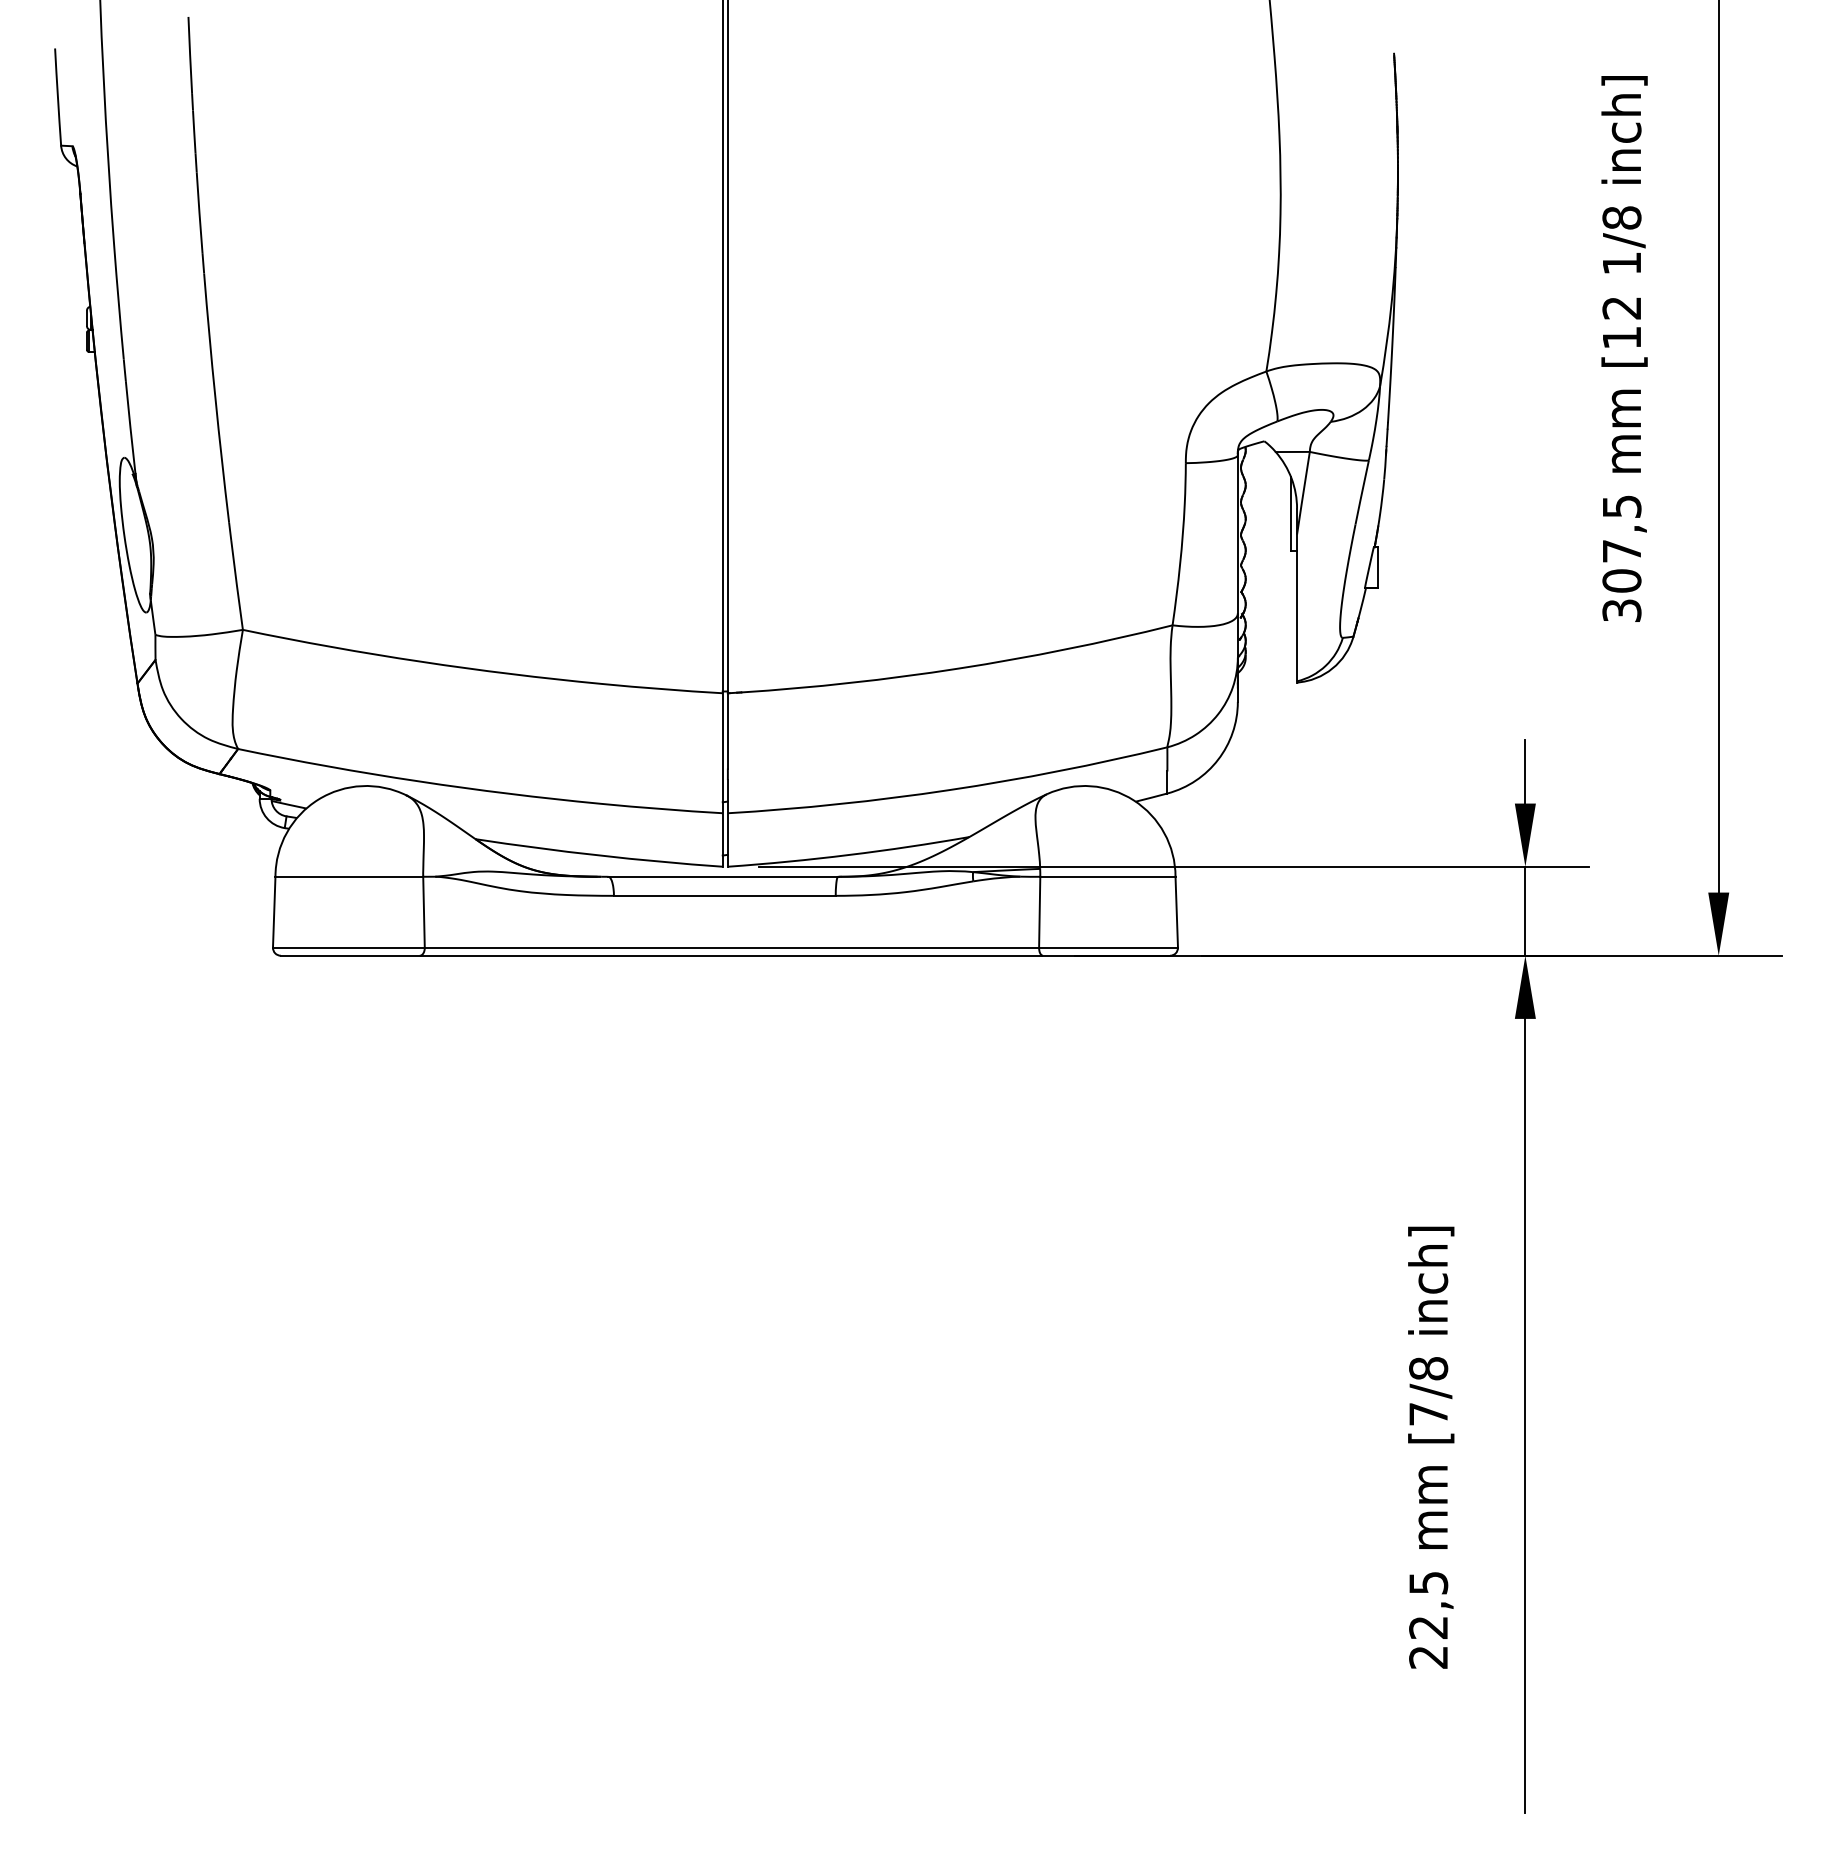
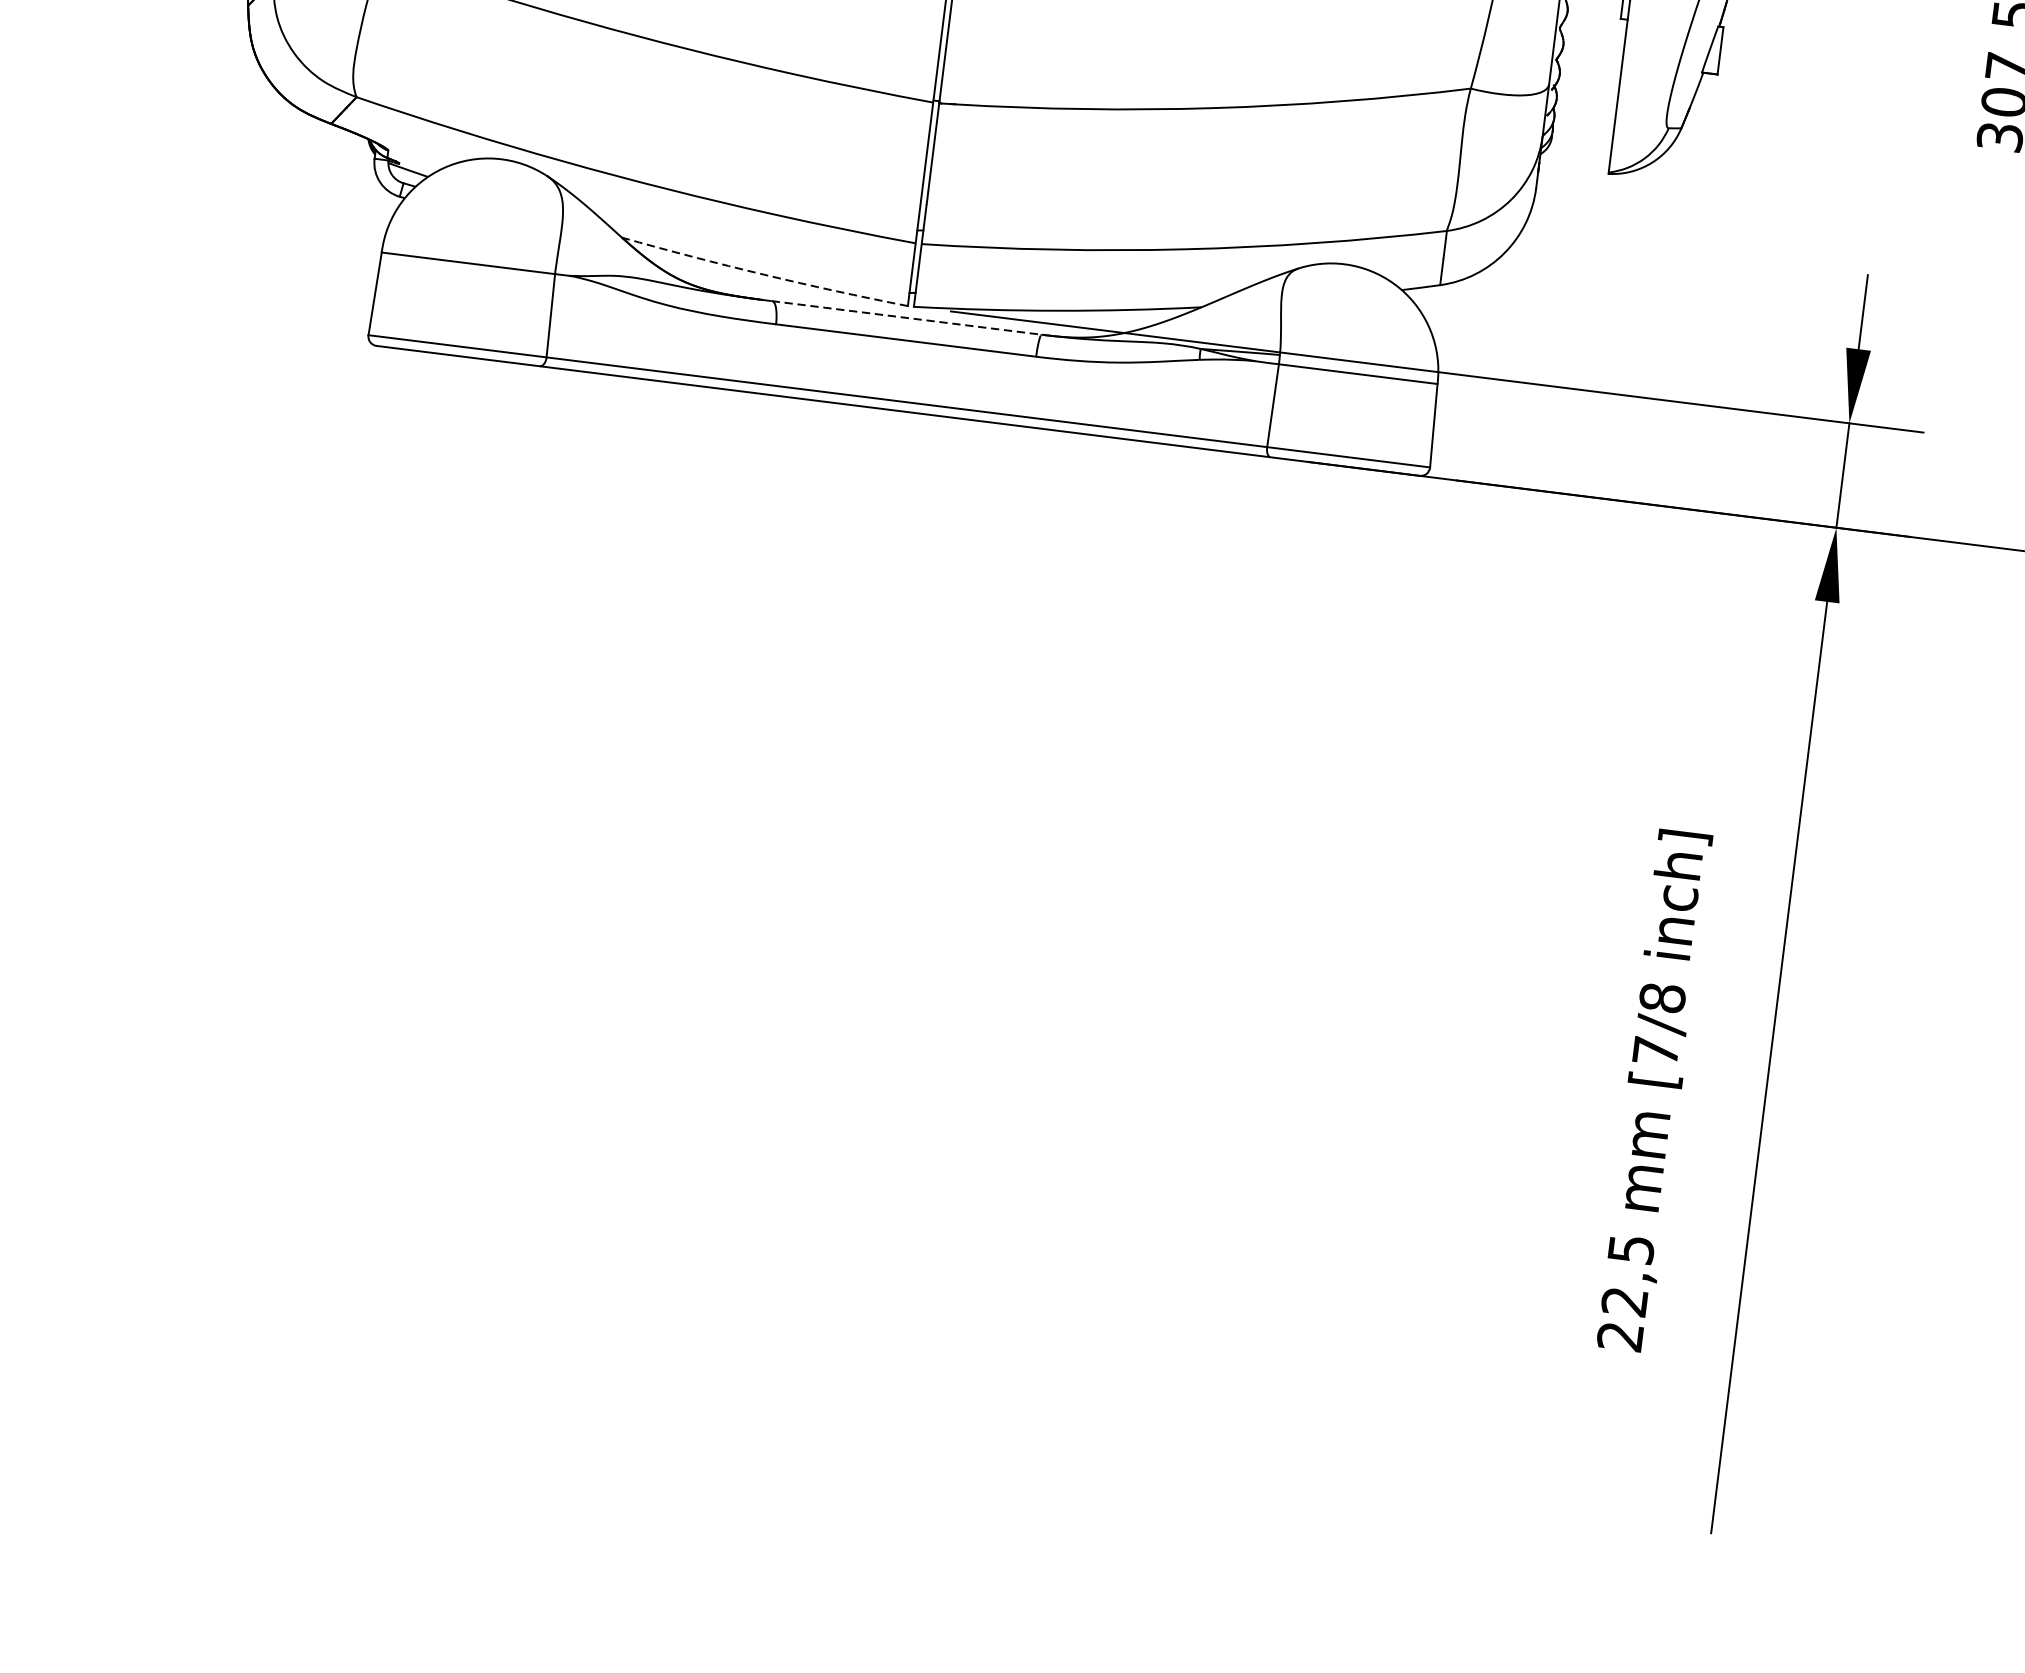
arc: (598, 855) -> (763, 274), solid -> dashed
line: (723, 876) -> (907, 317), solid -> dashed

